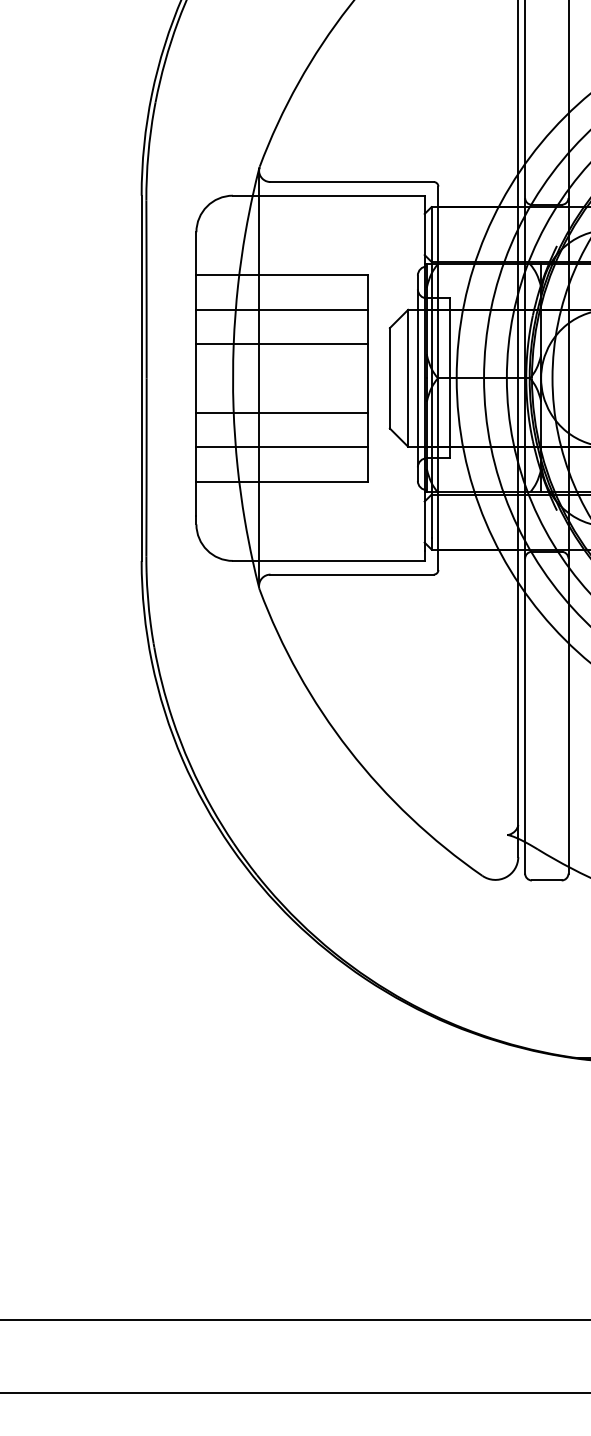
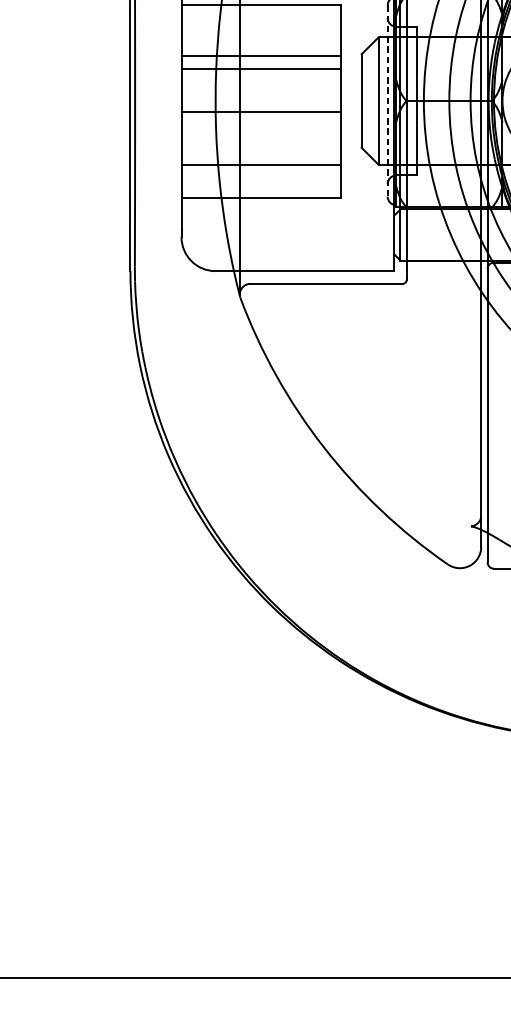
line: (281, 309) -> (260, 55), moved
line: (417, 378) -> (387, 101), solid -> dashed
line: (281, 413) -> (260, 112), moved

